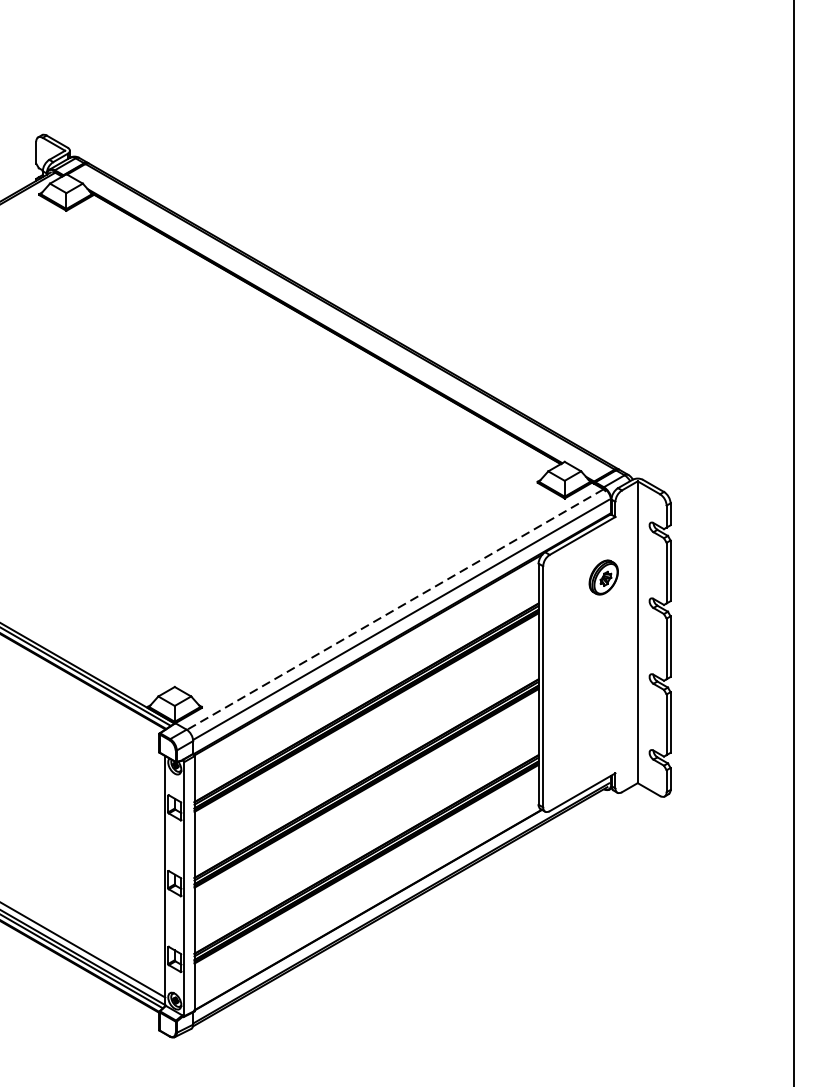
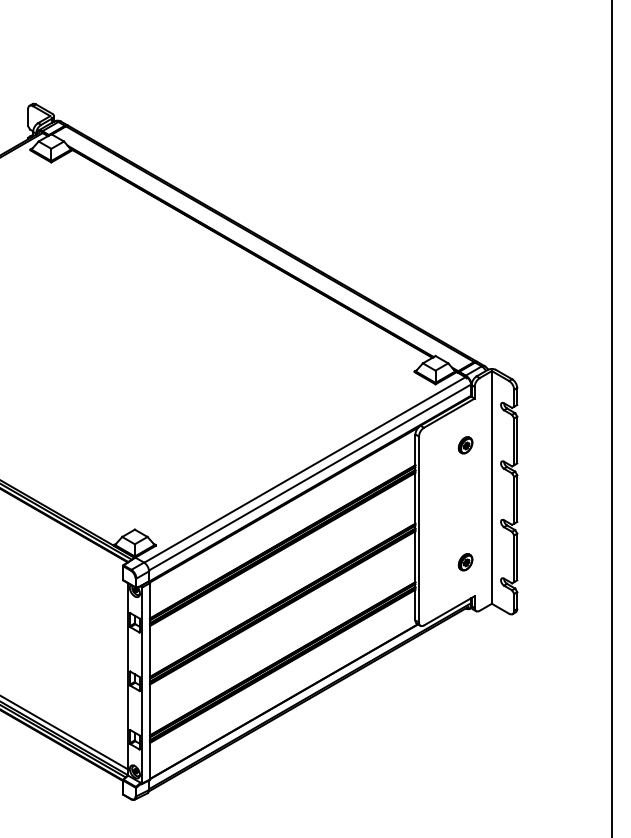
part: (603, 577) -> (465, 445), size x0.62
line: (394, 610) -> (304, 470), dashed -> solid
part: (603, 729) -> (465, 562), added

